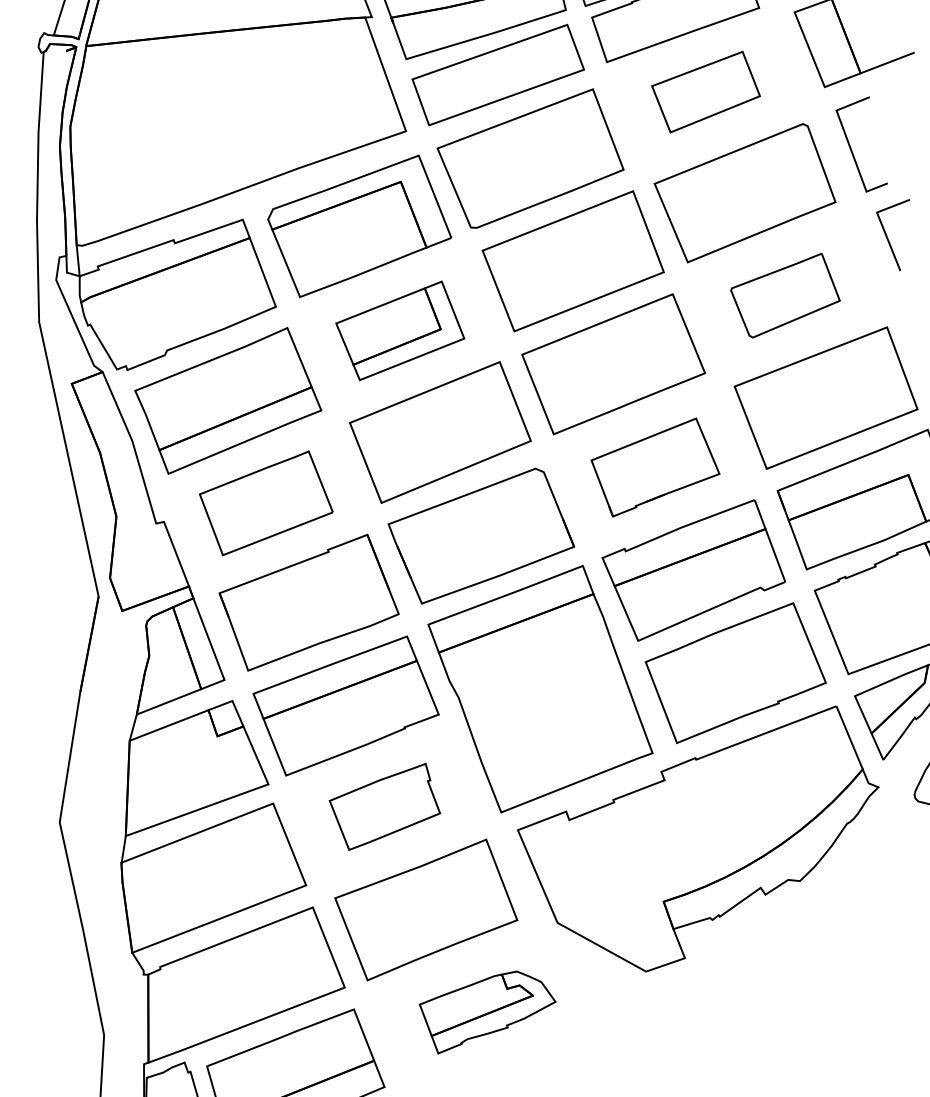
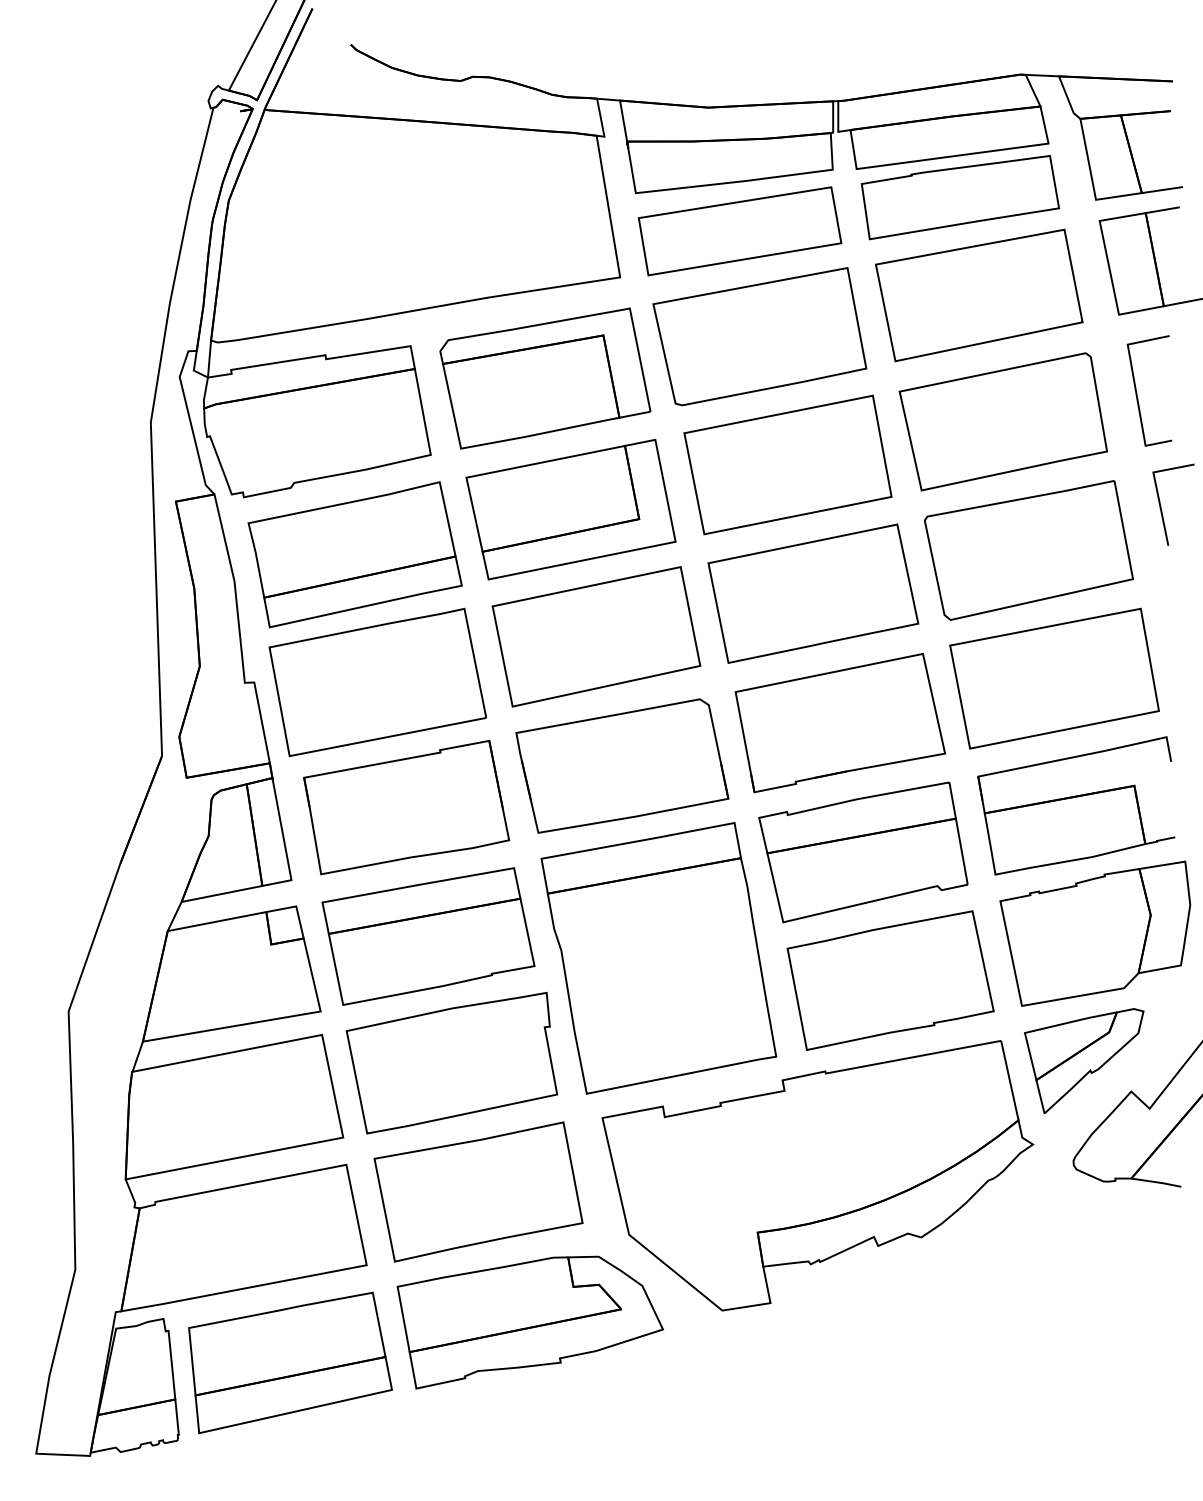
part: (706, 92) -> (979, 295), size x1.67
part: (785, 296) -> (1028, 550), size x1.67
part: (399, 330) -> (570, 509), size x1.43
part: (655, 467) -> (840, 723), size x1.43
part: (266, 503) -> (377, 682), size x1.43
part: (384, 806) -> (451, 1062), size x1.67
part: (489, 1010) -> (530, 1322), size x1.67

